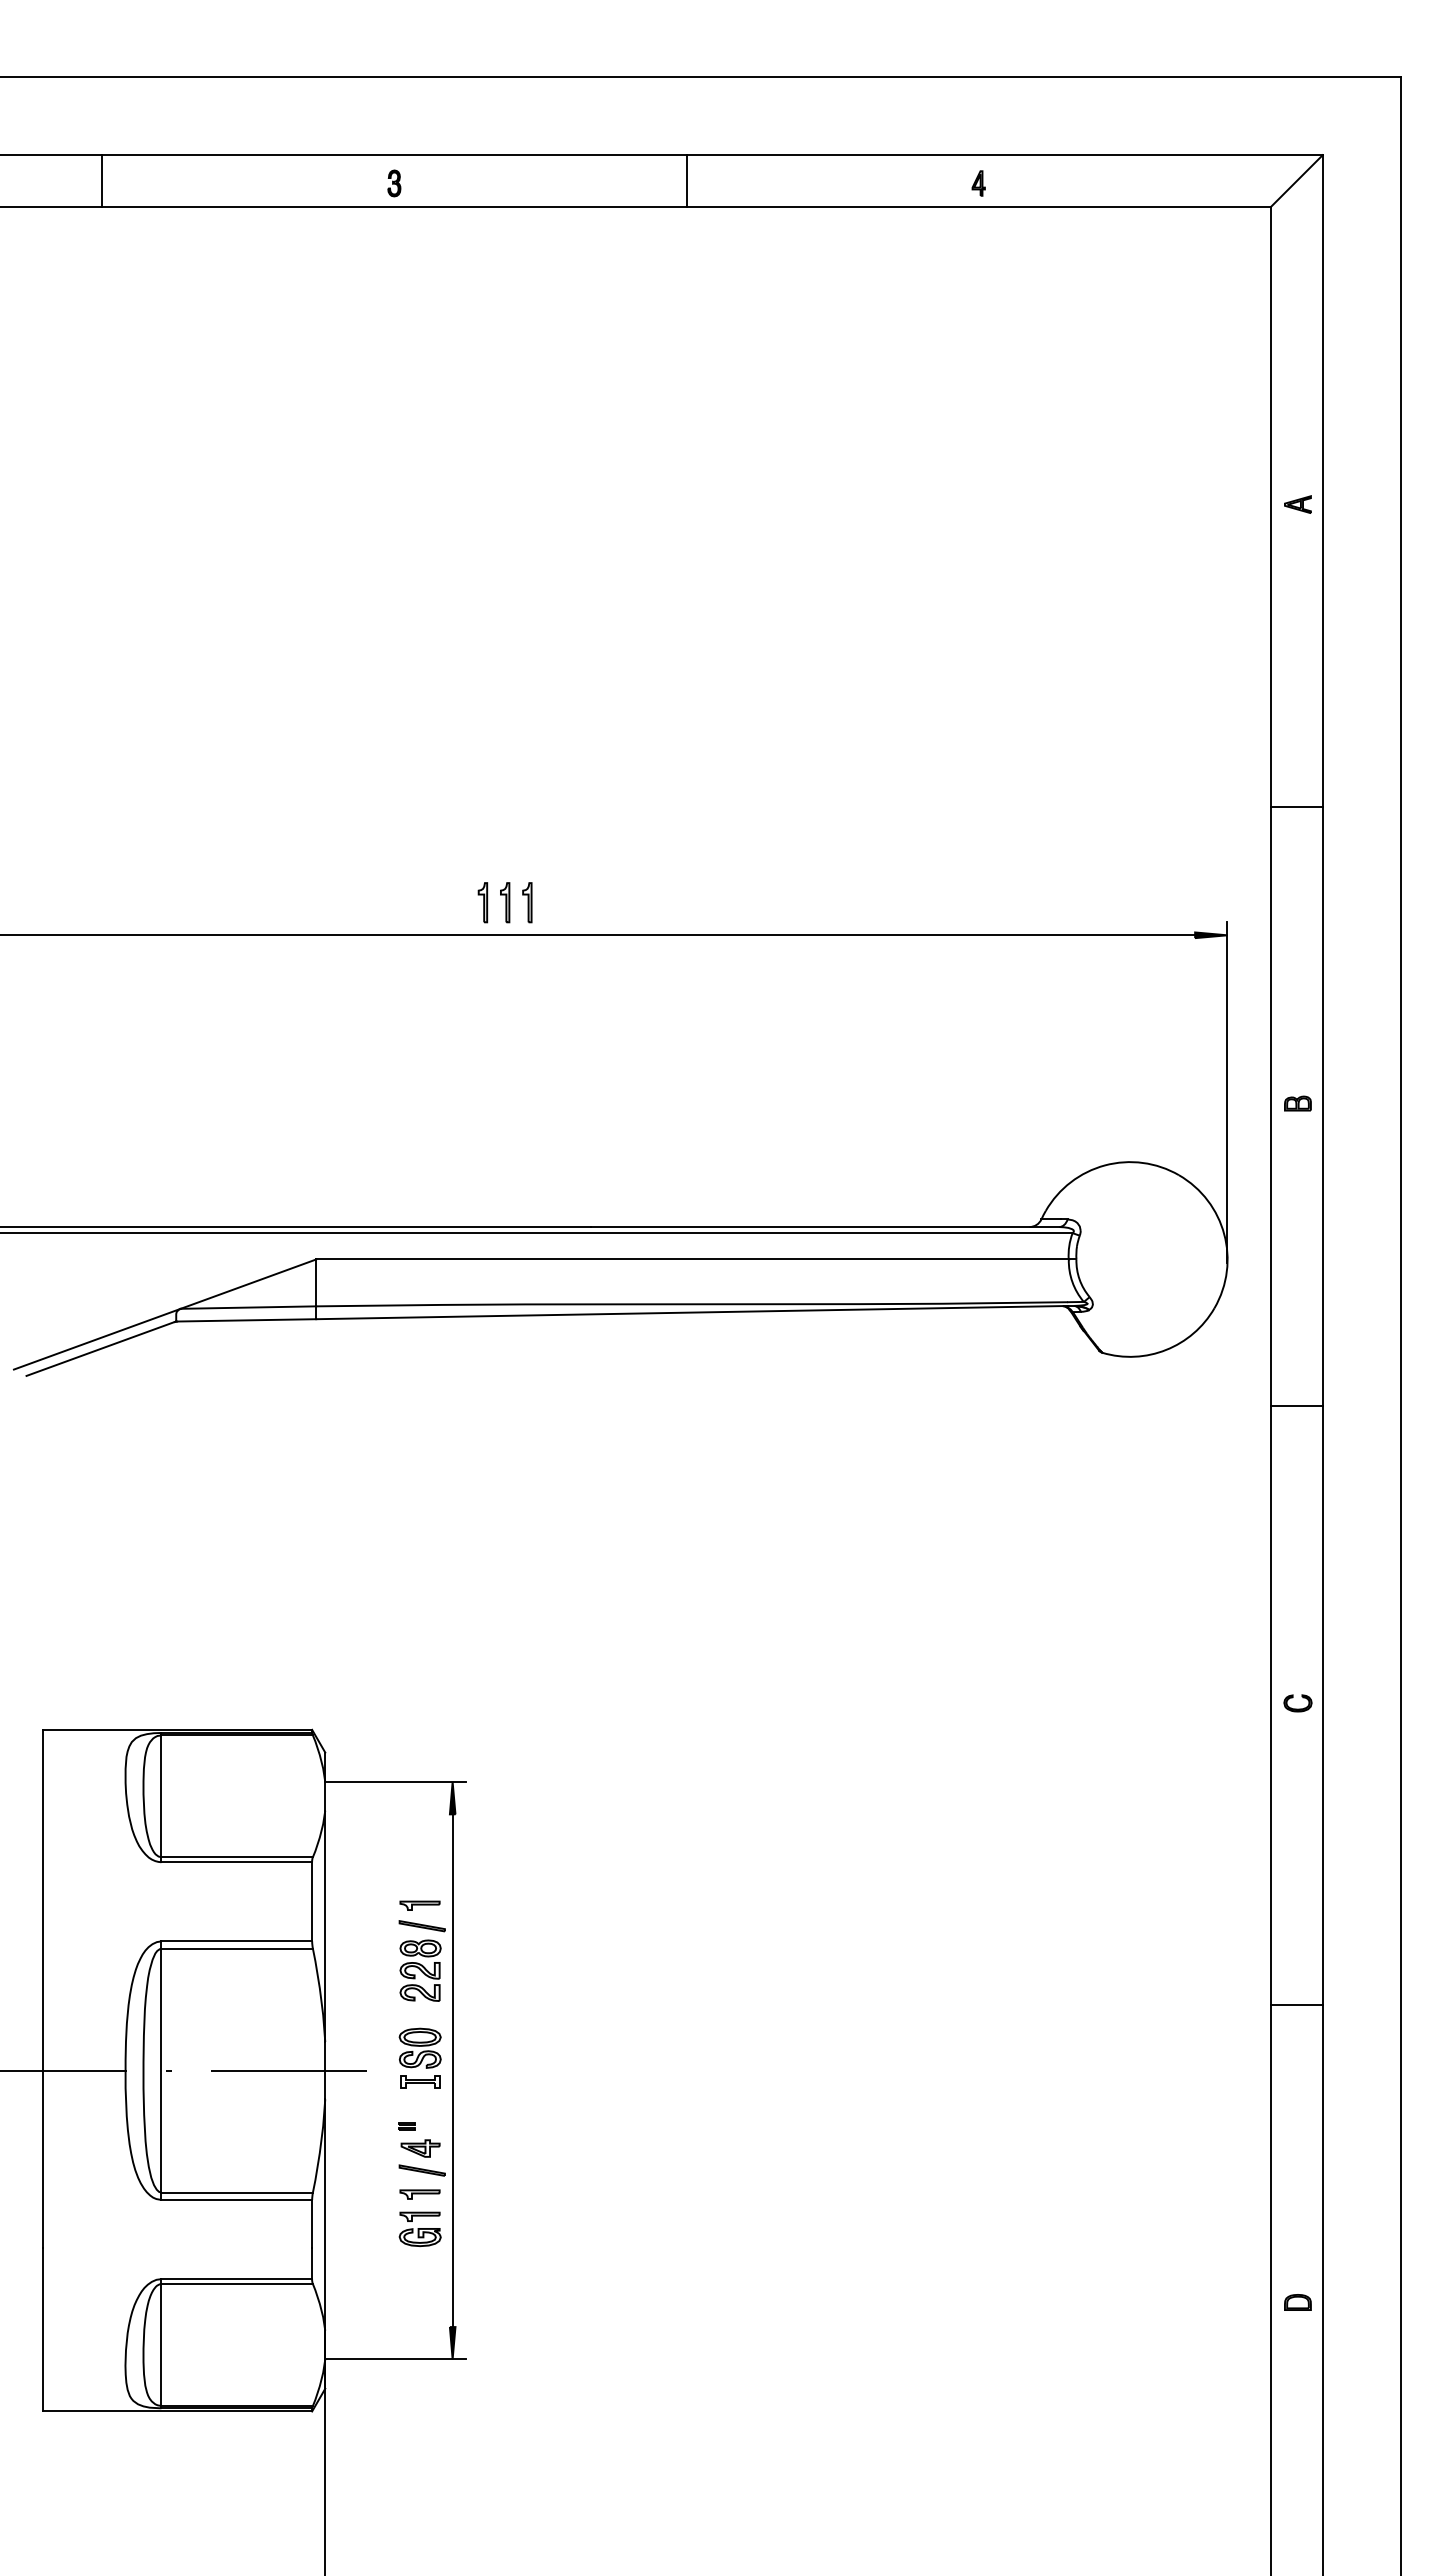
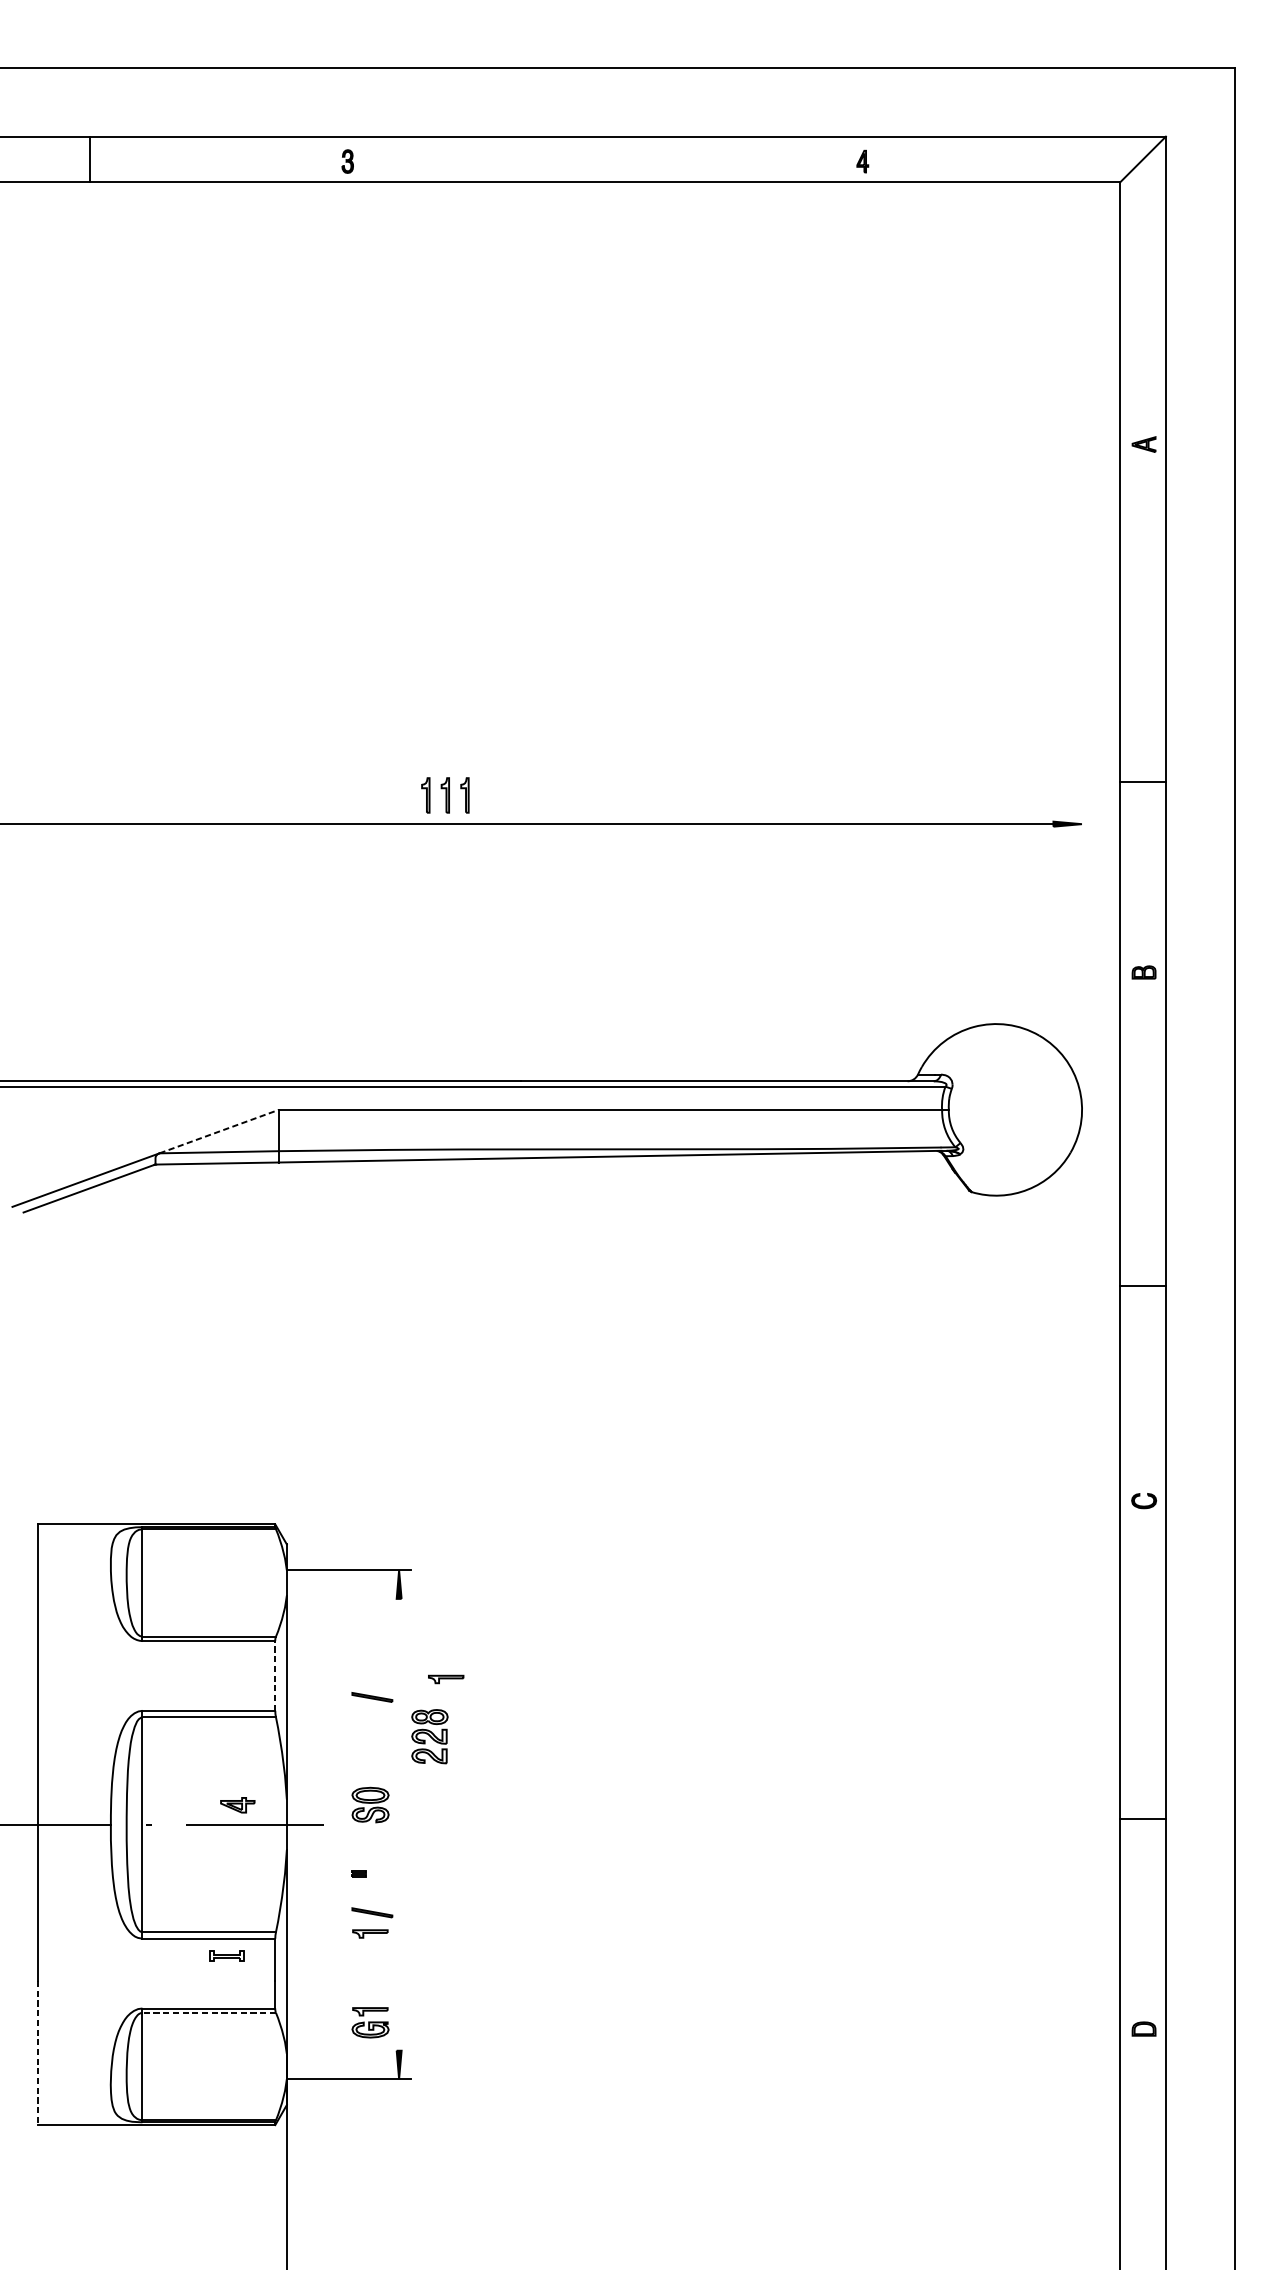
line: (686, 181) -> (605, 159), removed
line: (1296, 806) -> (1142, 782), moved
line: (1227, 1092) -> (1081, 962), removed
line: (248, 1283) -> (219, 1131), solid -> dashed
line: (1296, 1405) -> (1142, 1285), moved
line: (312, 1901) -> (275, 1675), solid -> dashed
part: (419, 1905) -> (445, 1679), moved
part: (420, 1970) -> (429, 1736), moved
line: (1296, 2005) -> (1142, 1819), moved
line: (452, 2070) -> (398, 1824), removed
part: (420, 2081) -> (227, 1955), moved
part: (420, 2148) -> (237, 1805), moved
part: (419, 2229) -> (369, 2022), moved
line: (237, 2284) -> (209, 2013), solid -> dashed
line: (43, 2329) -> (38, 2052), solid -> dashed

